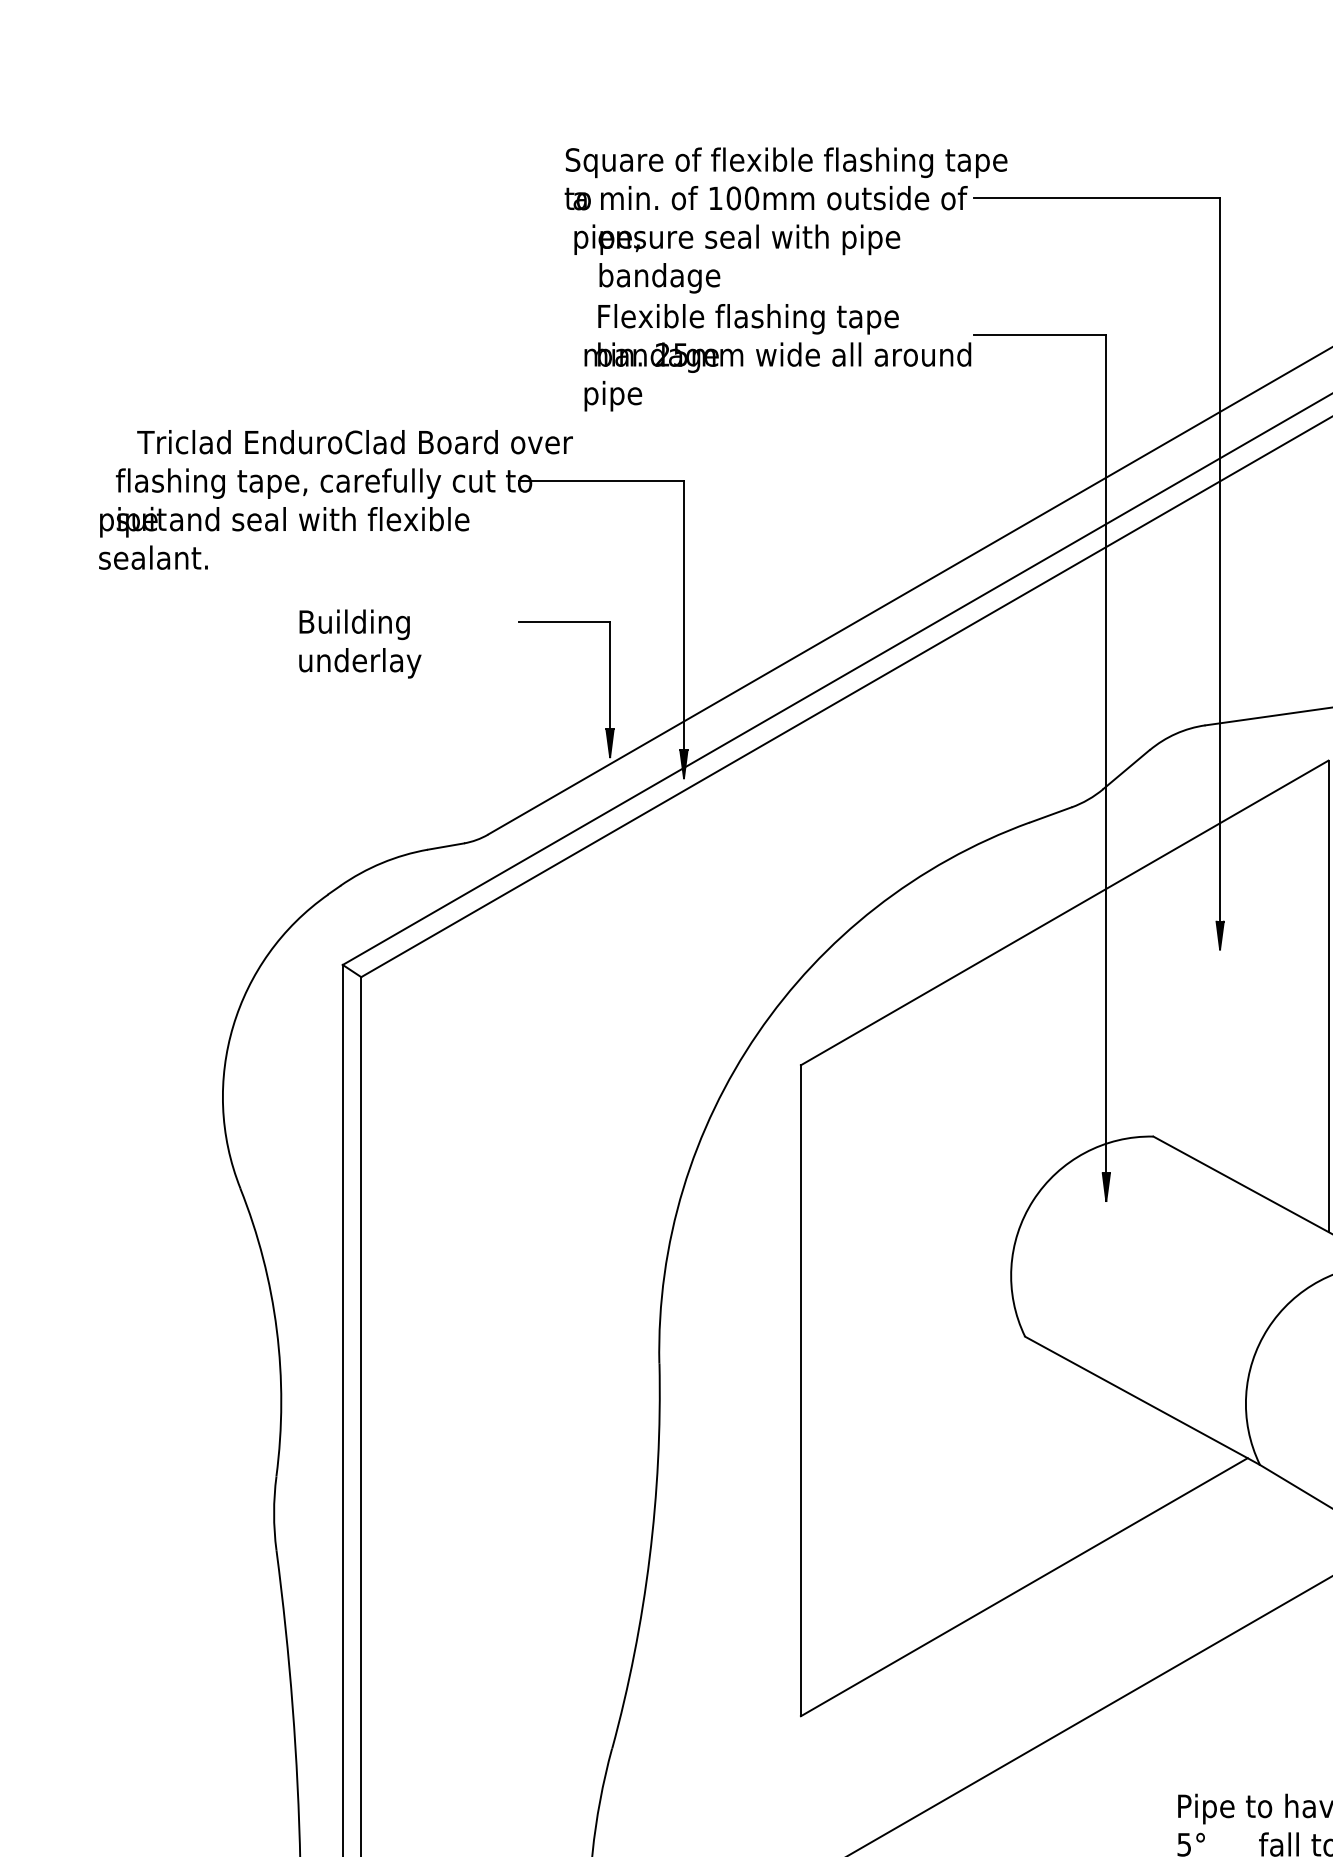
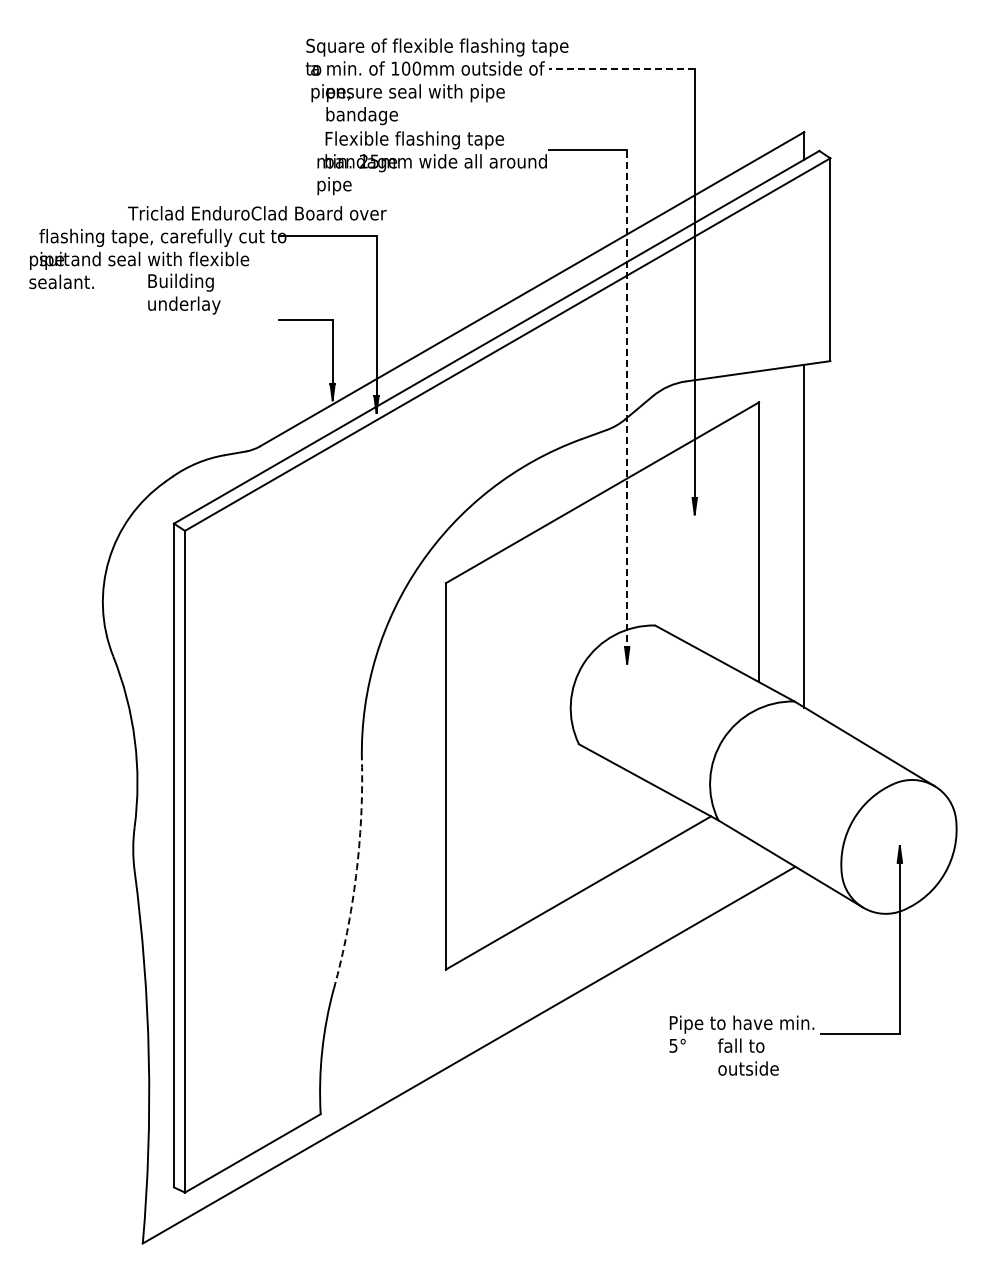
line: (1096, 198) -> (621, 68), solid -> dashed
text: (355, 442) -> (257, 213), moved
text: (360, 642) -> (184, 293), moved
line: (1106, 767) -> (627, 406), solid -> dashed
arc: (650, 1557) -> (356, 875), solid -> dashed

